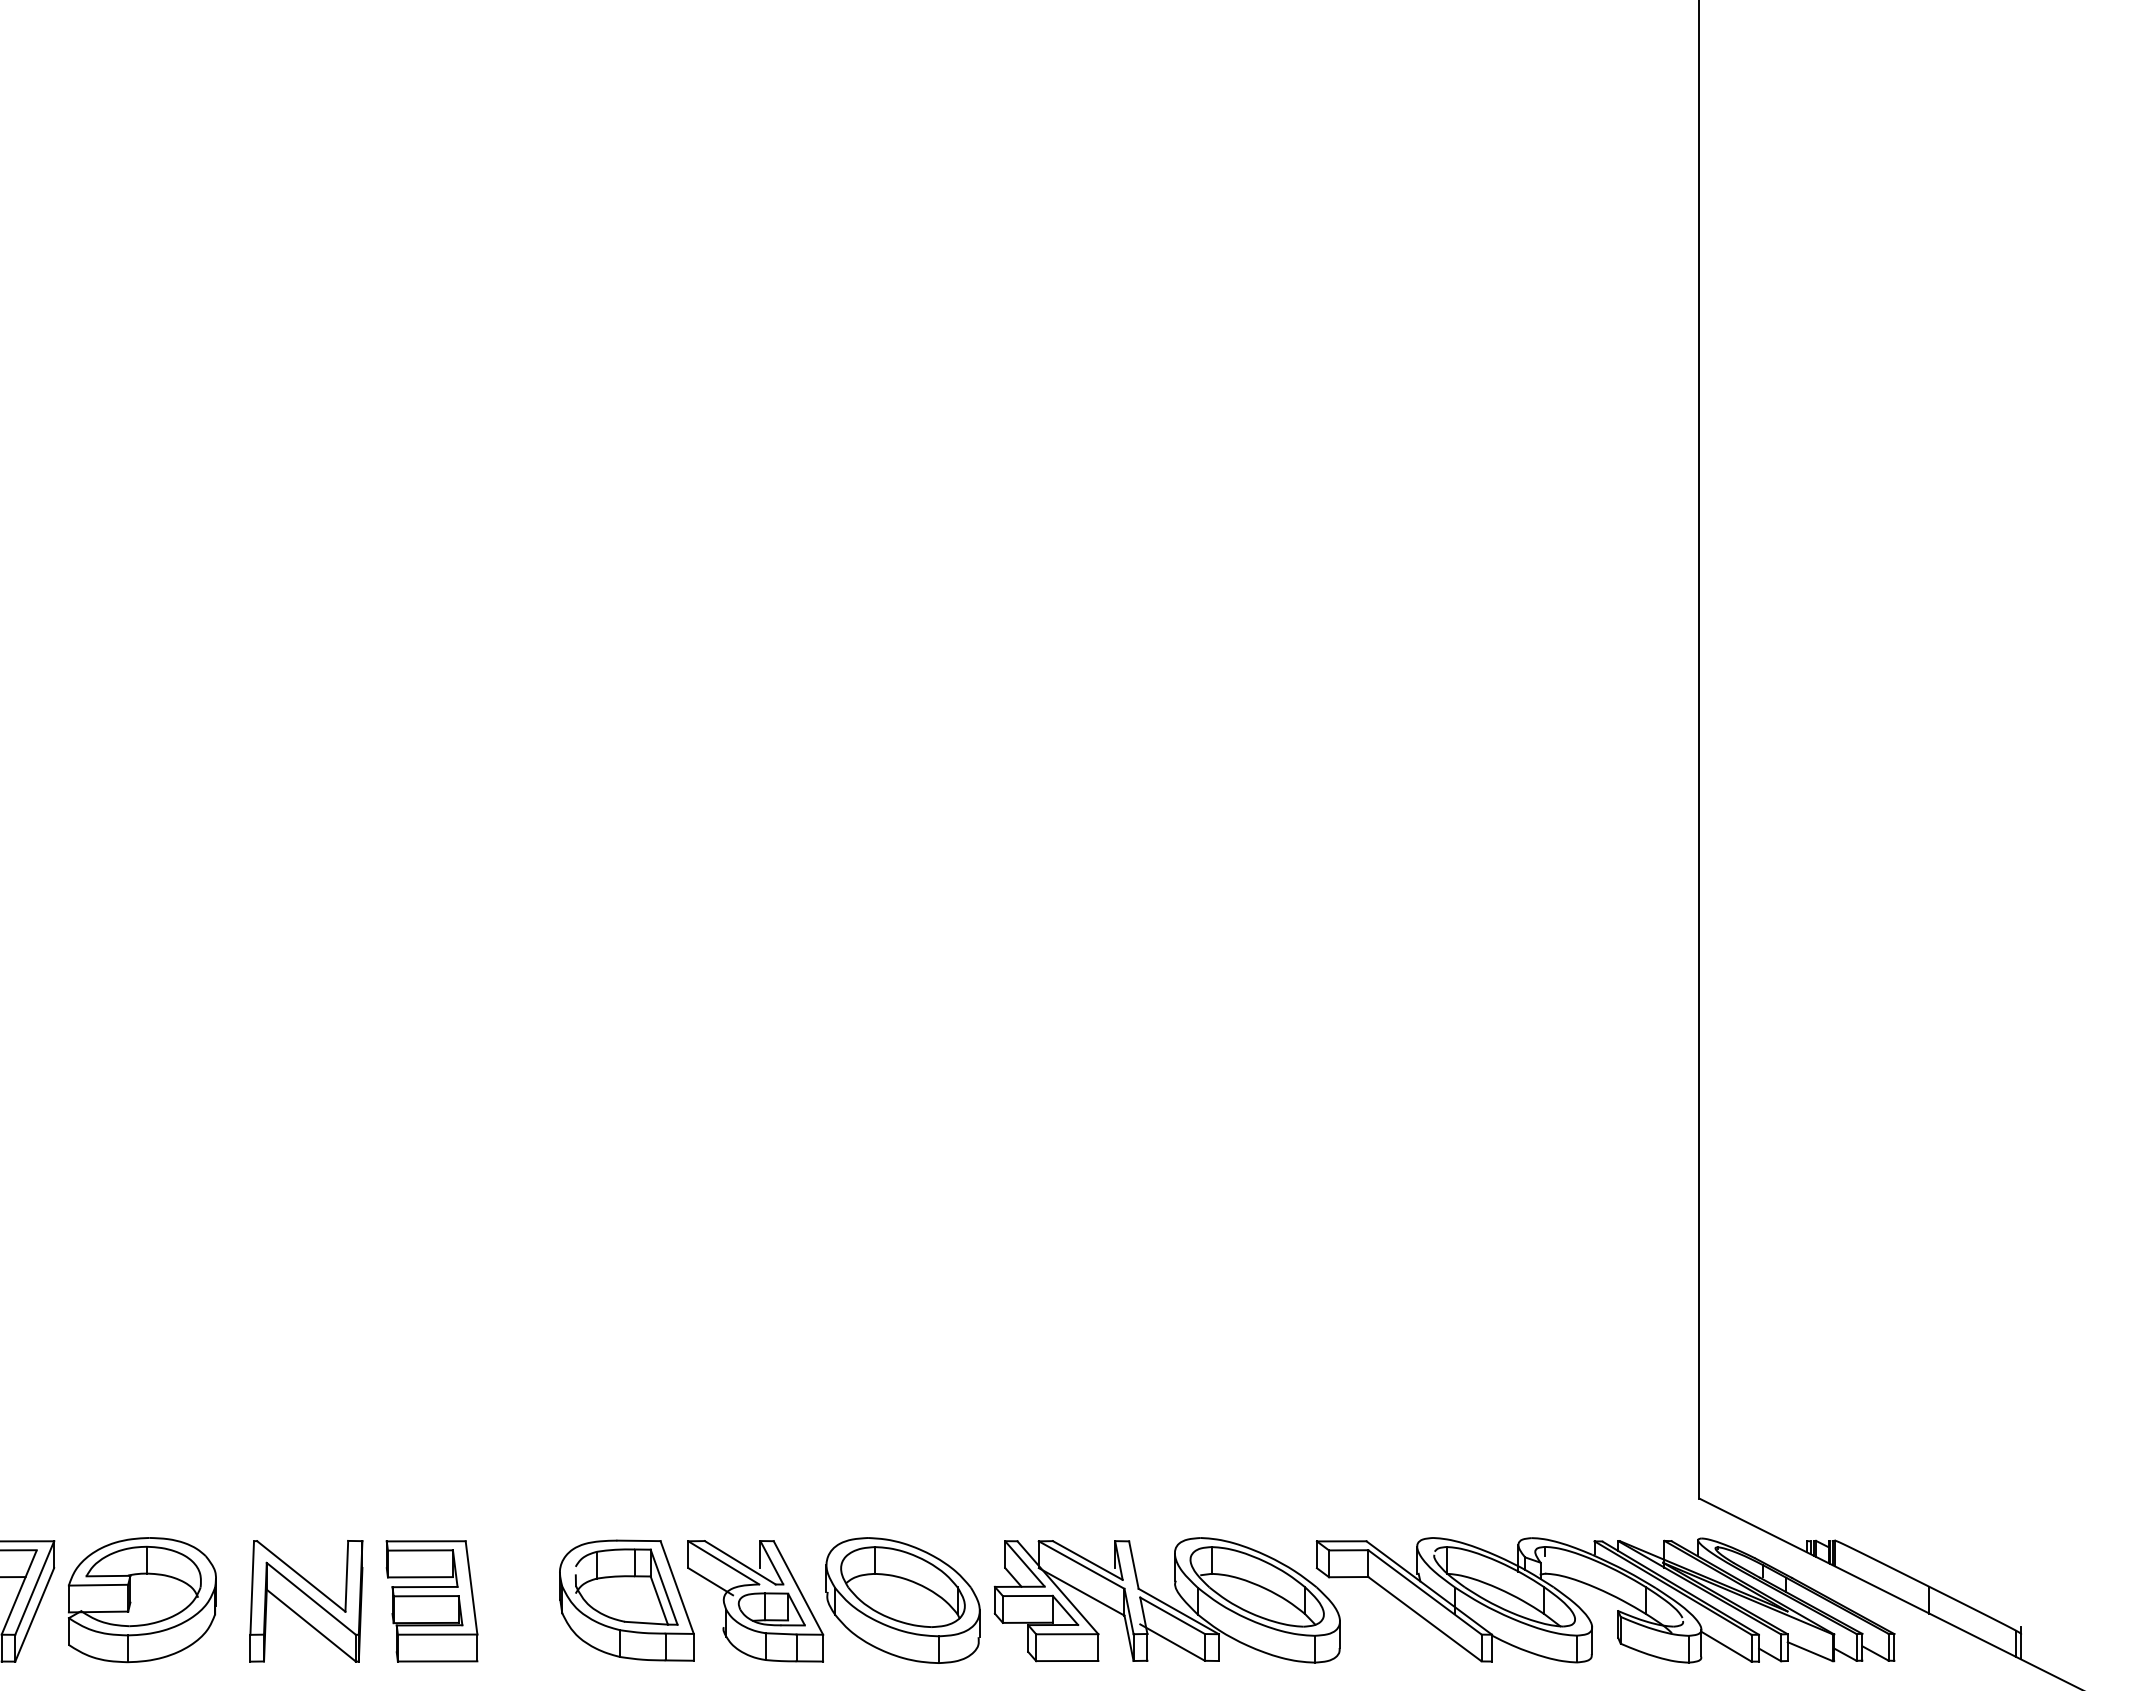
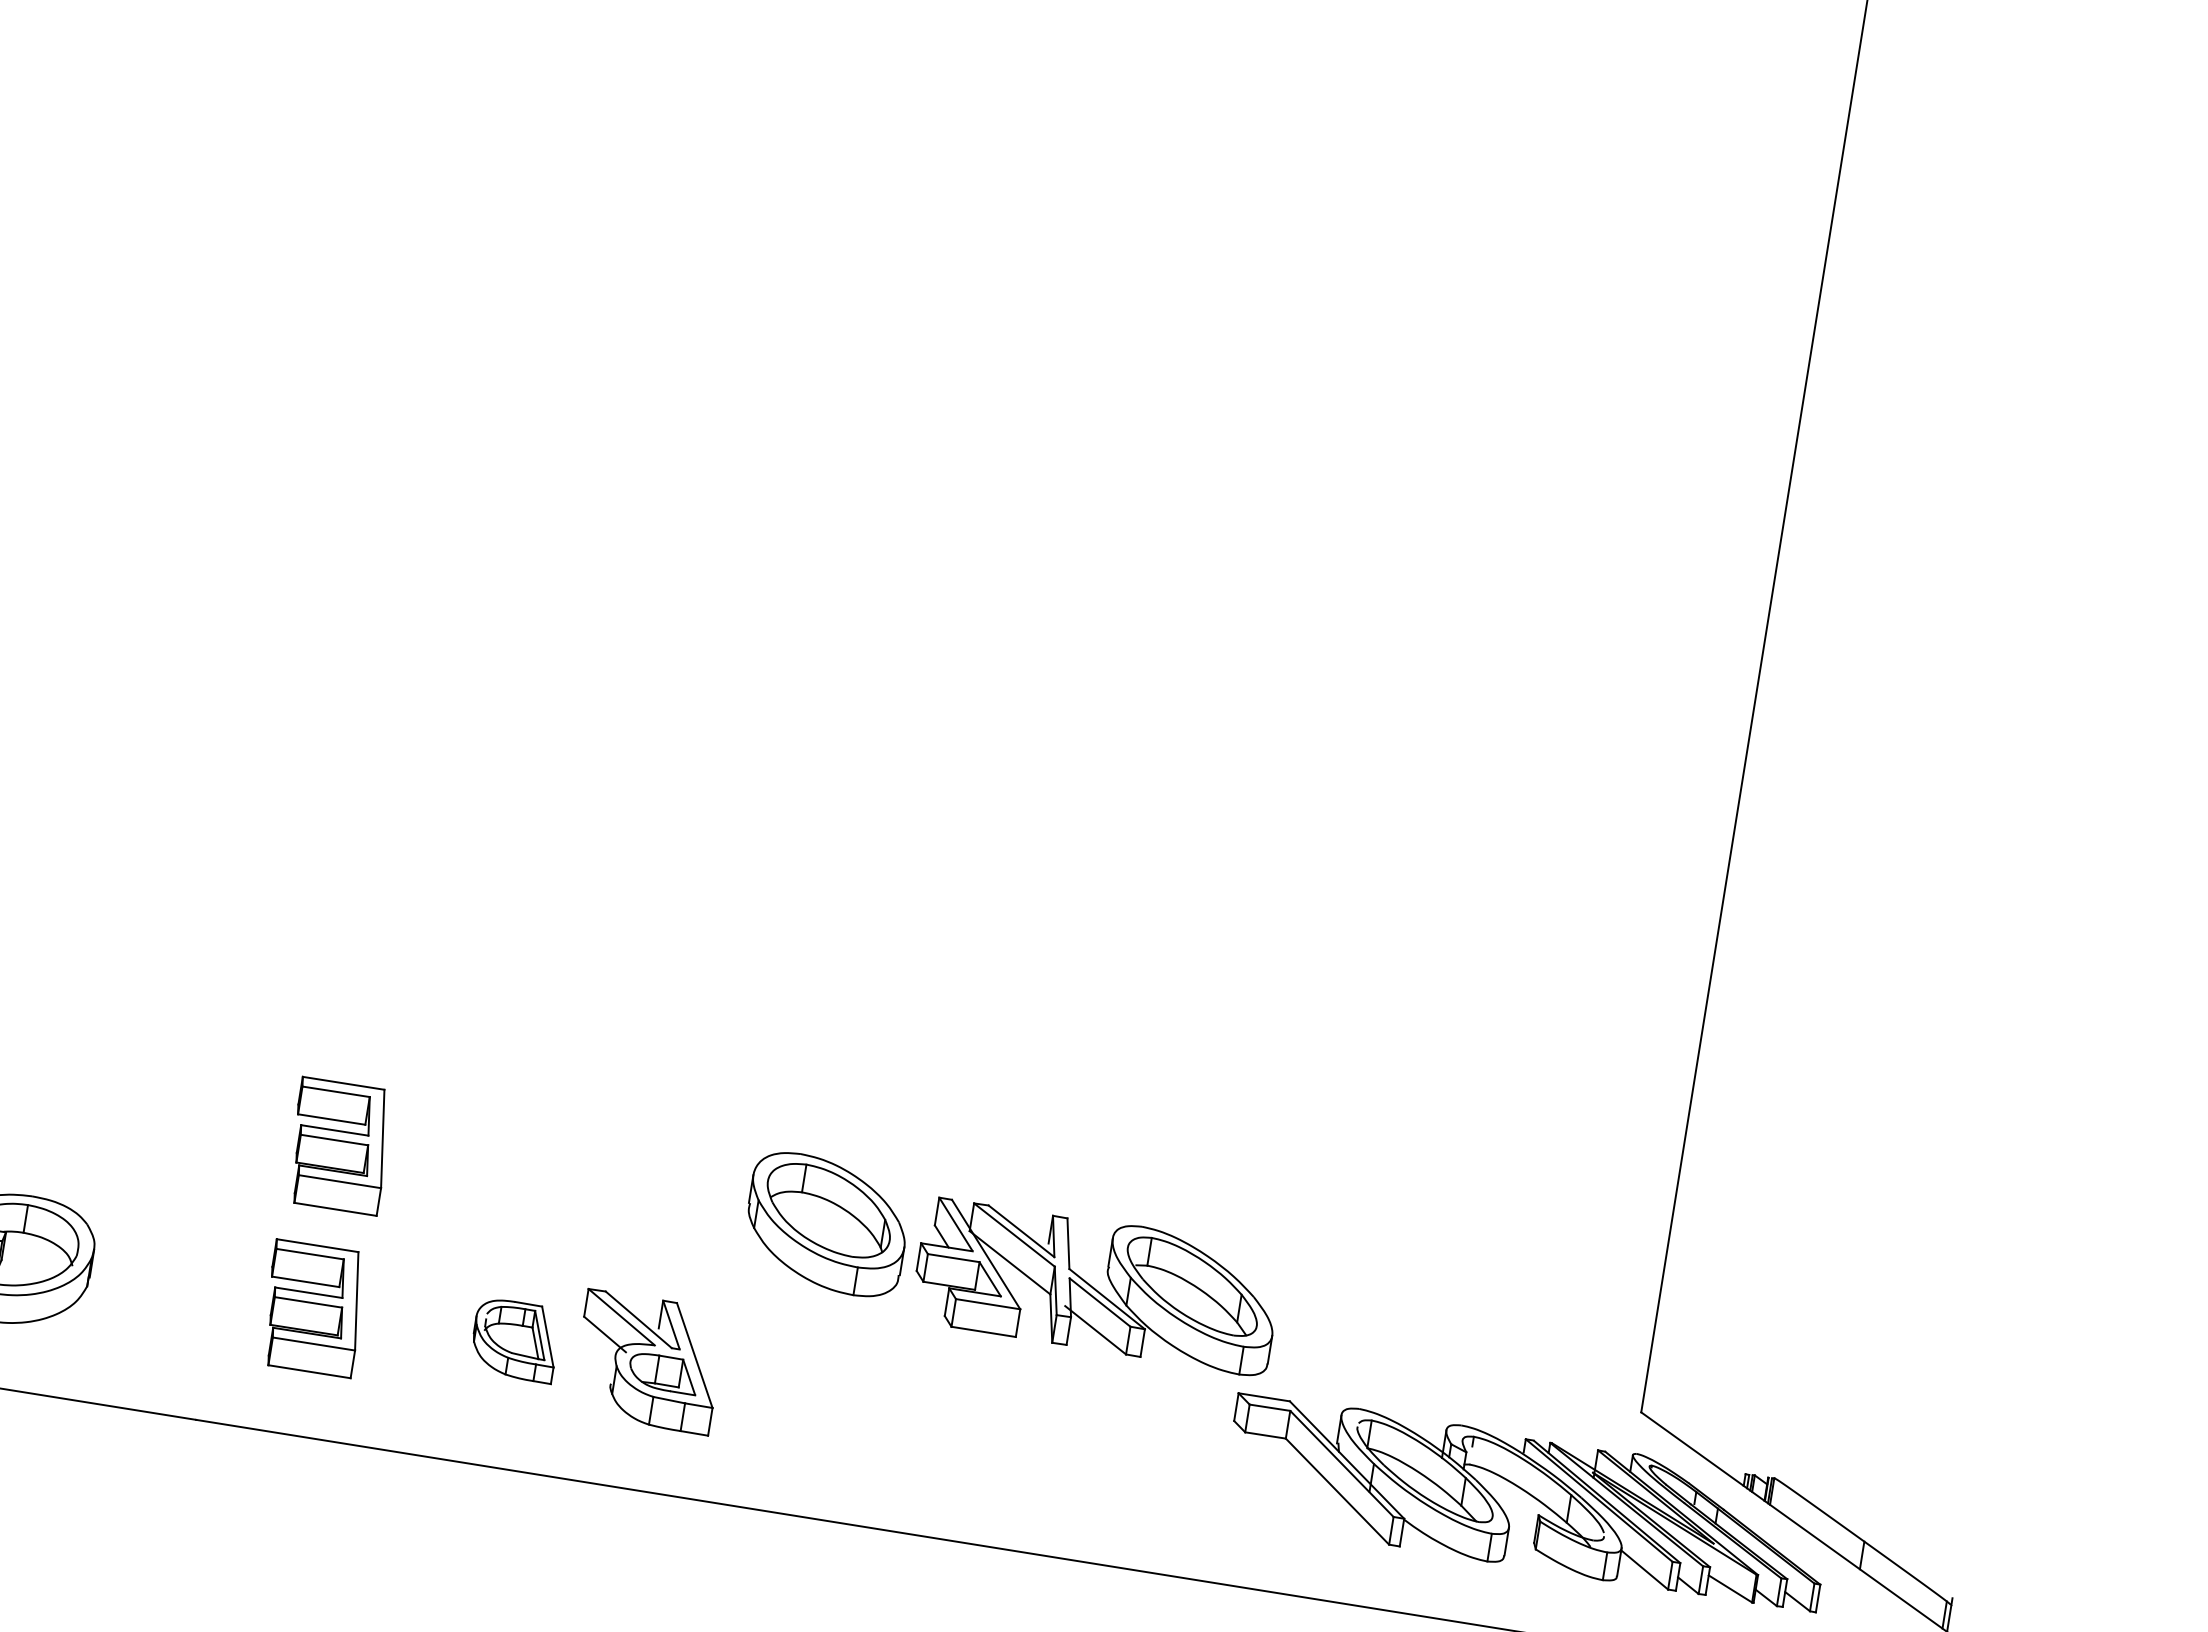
part: (431, 1444) -> (339, 1146), added
part: (626, 1600) -> (514, 1340), size x0.6
part: (902, 1600) -> (826, 1224), moved
part: (1166, 1600) -> (1096, 1285), moved
part: (306, 1601) -> (183, 1288), removed

